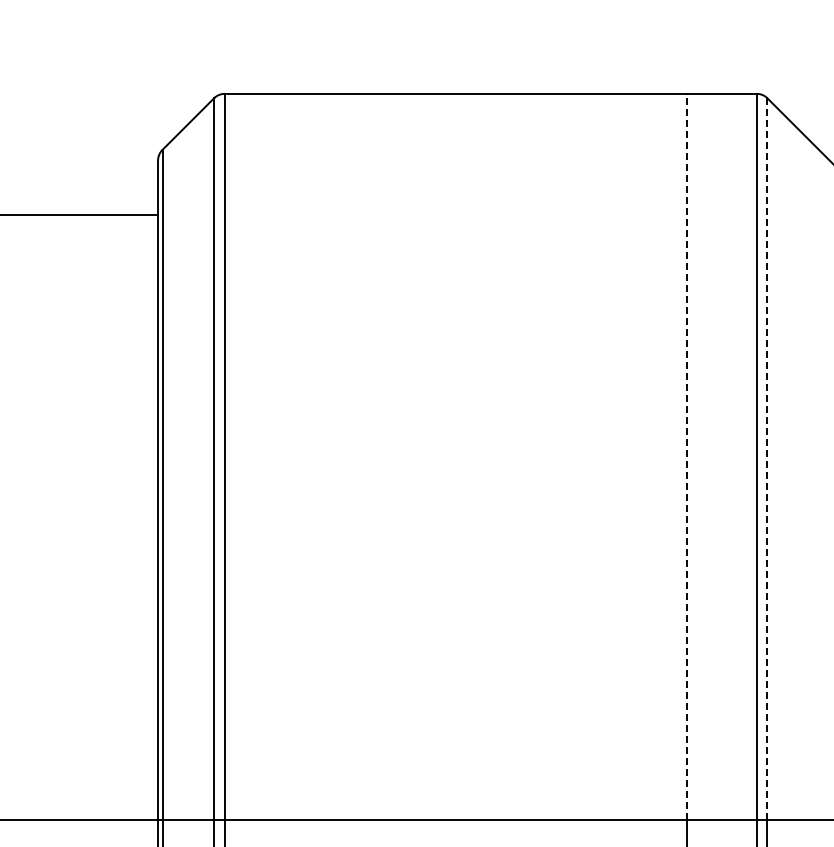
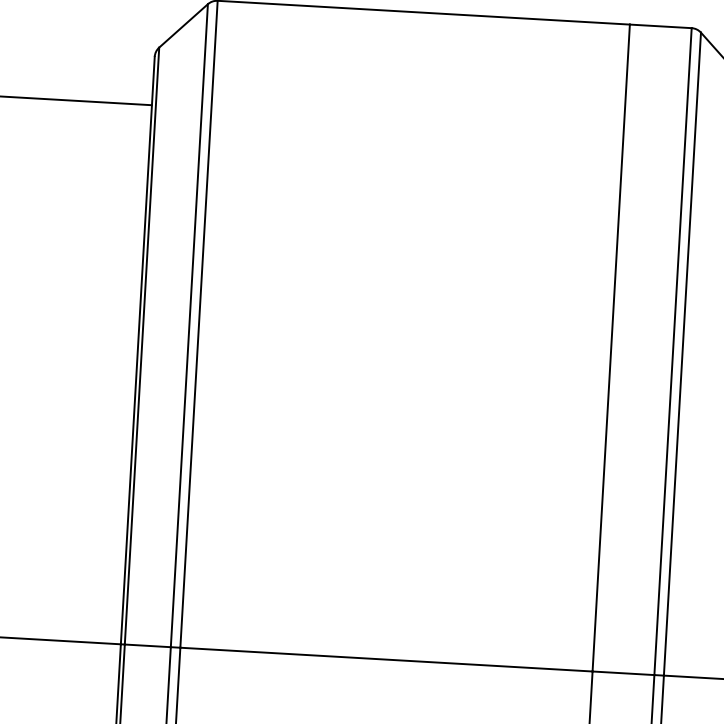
line: (687, 456) -> (611, 347), dashed -> solid
line: (767, 458) -> (682, 353), dashed -> solid

